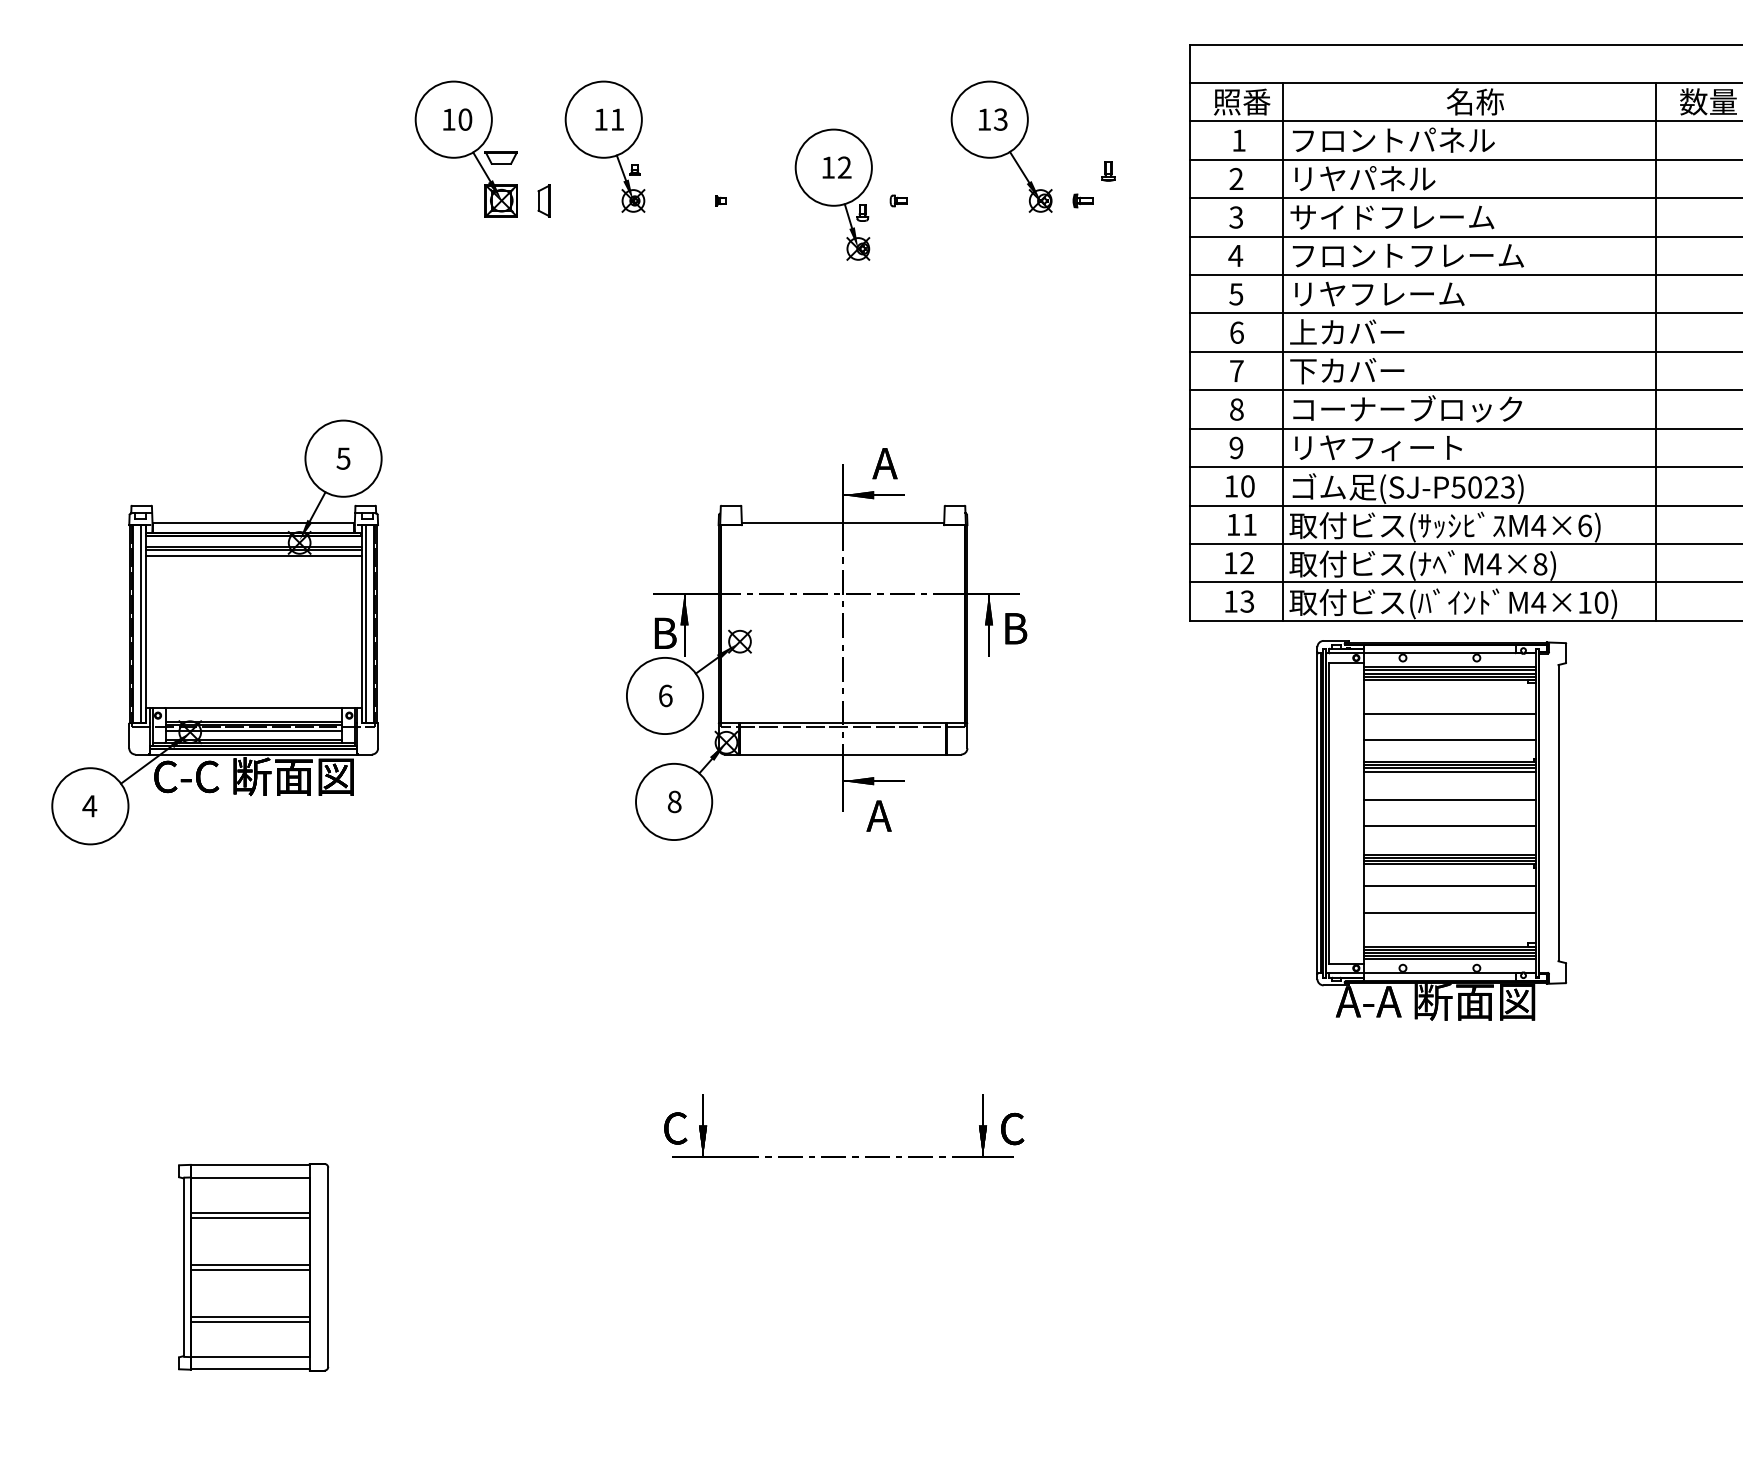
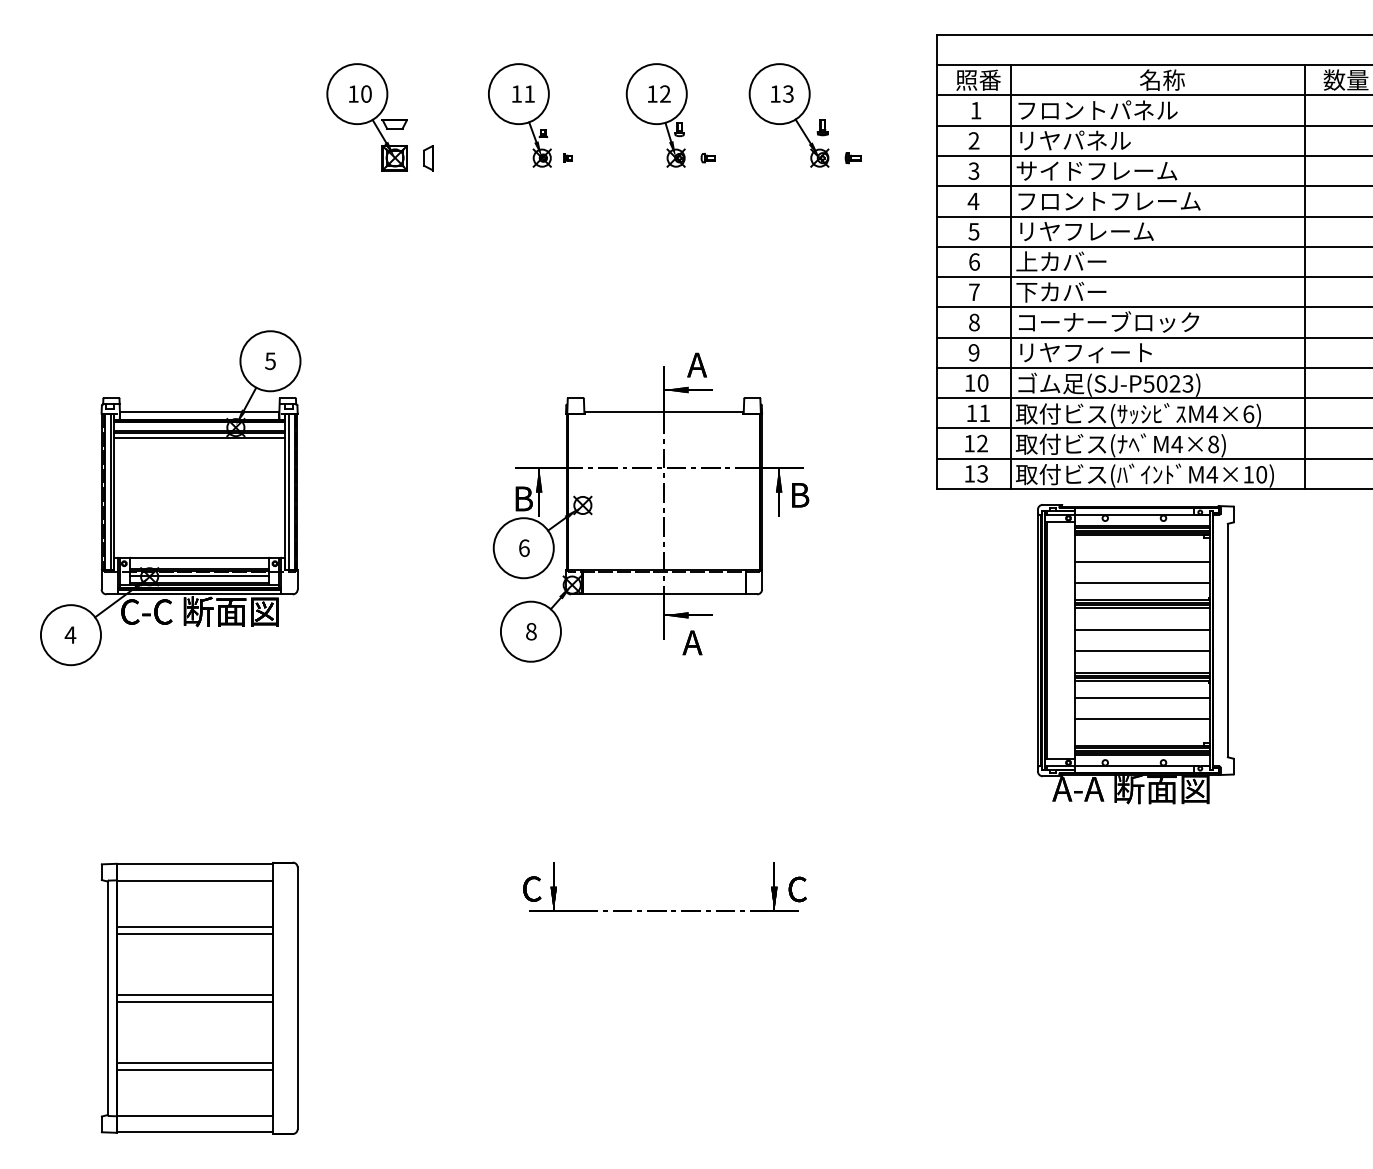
part: (604, 146) -> (519, 115), moved
part: (1108, 171) -> (822, 127), moved
part: (833, 194) -> (656, 115), moved
part: (253, 1267) -> (199, 998), size x1.67

